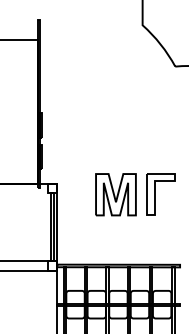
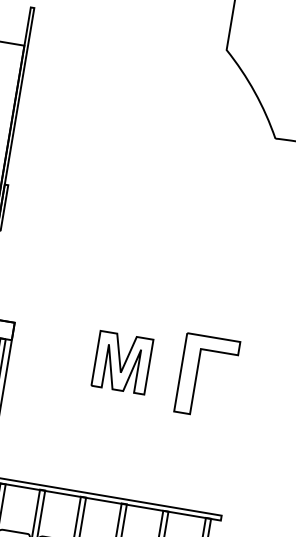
part: (115, 194) -> (121, 362), size x0.7

